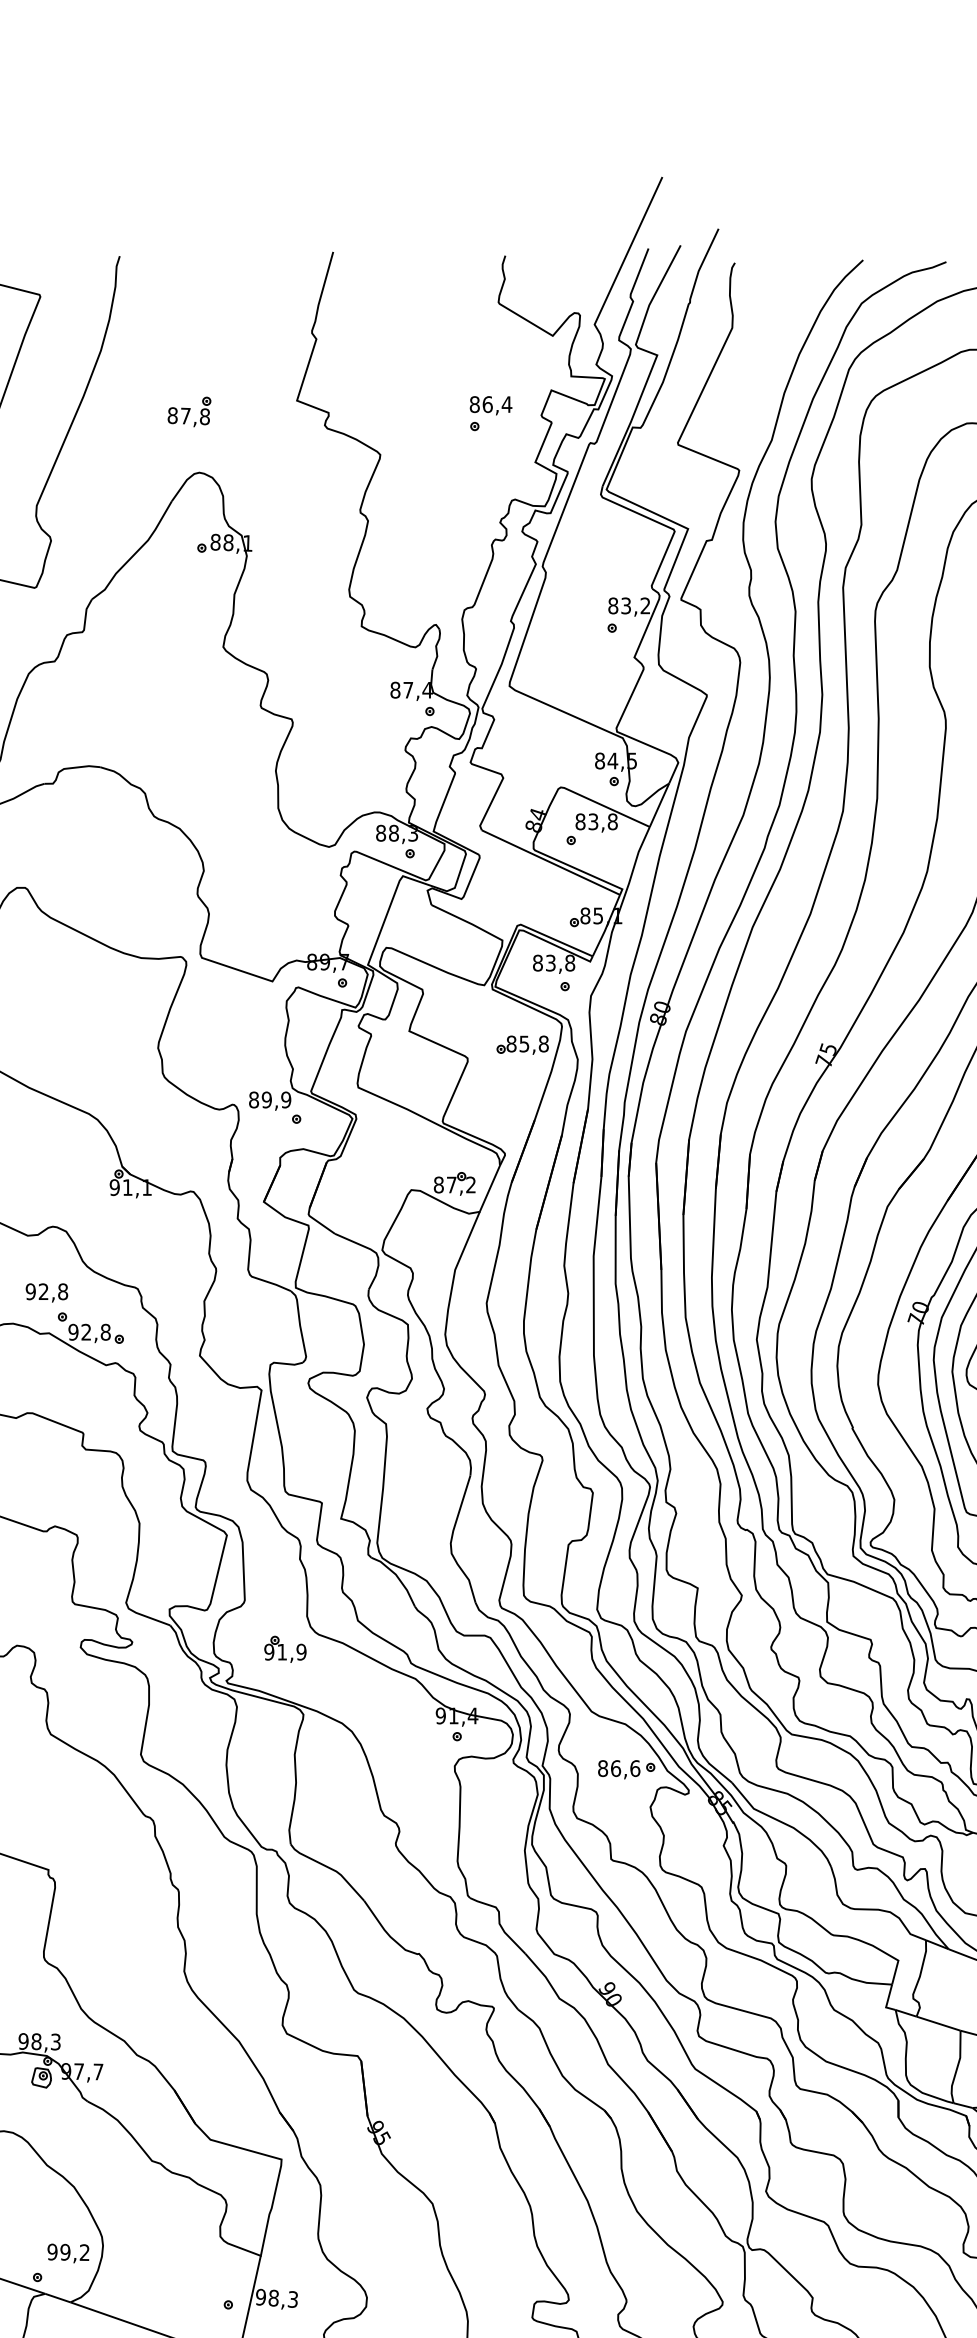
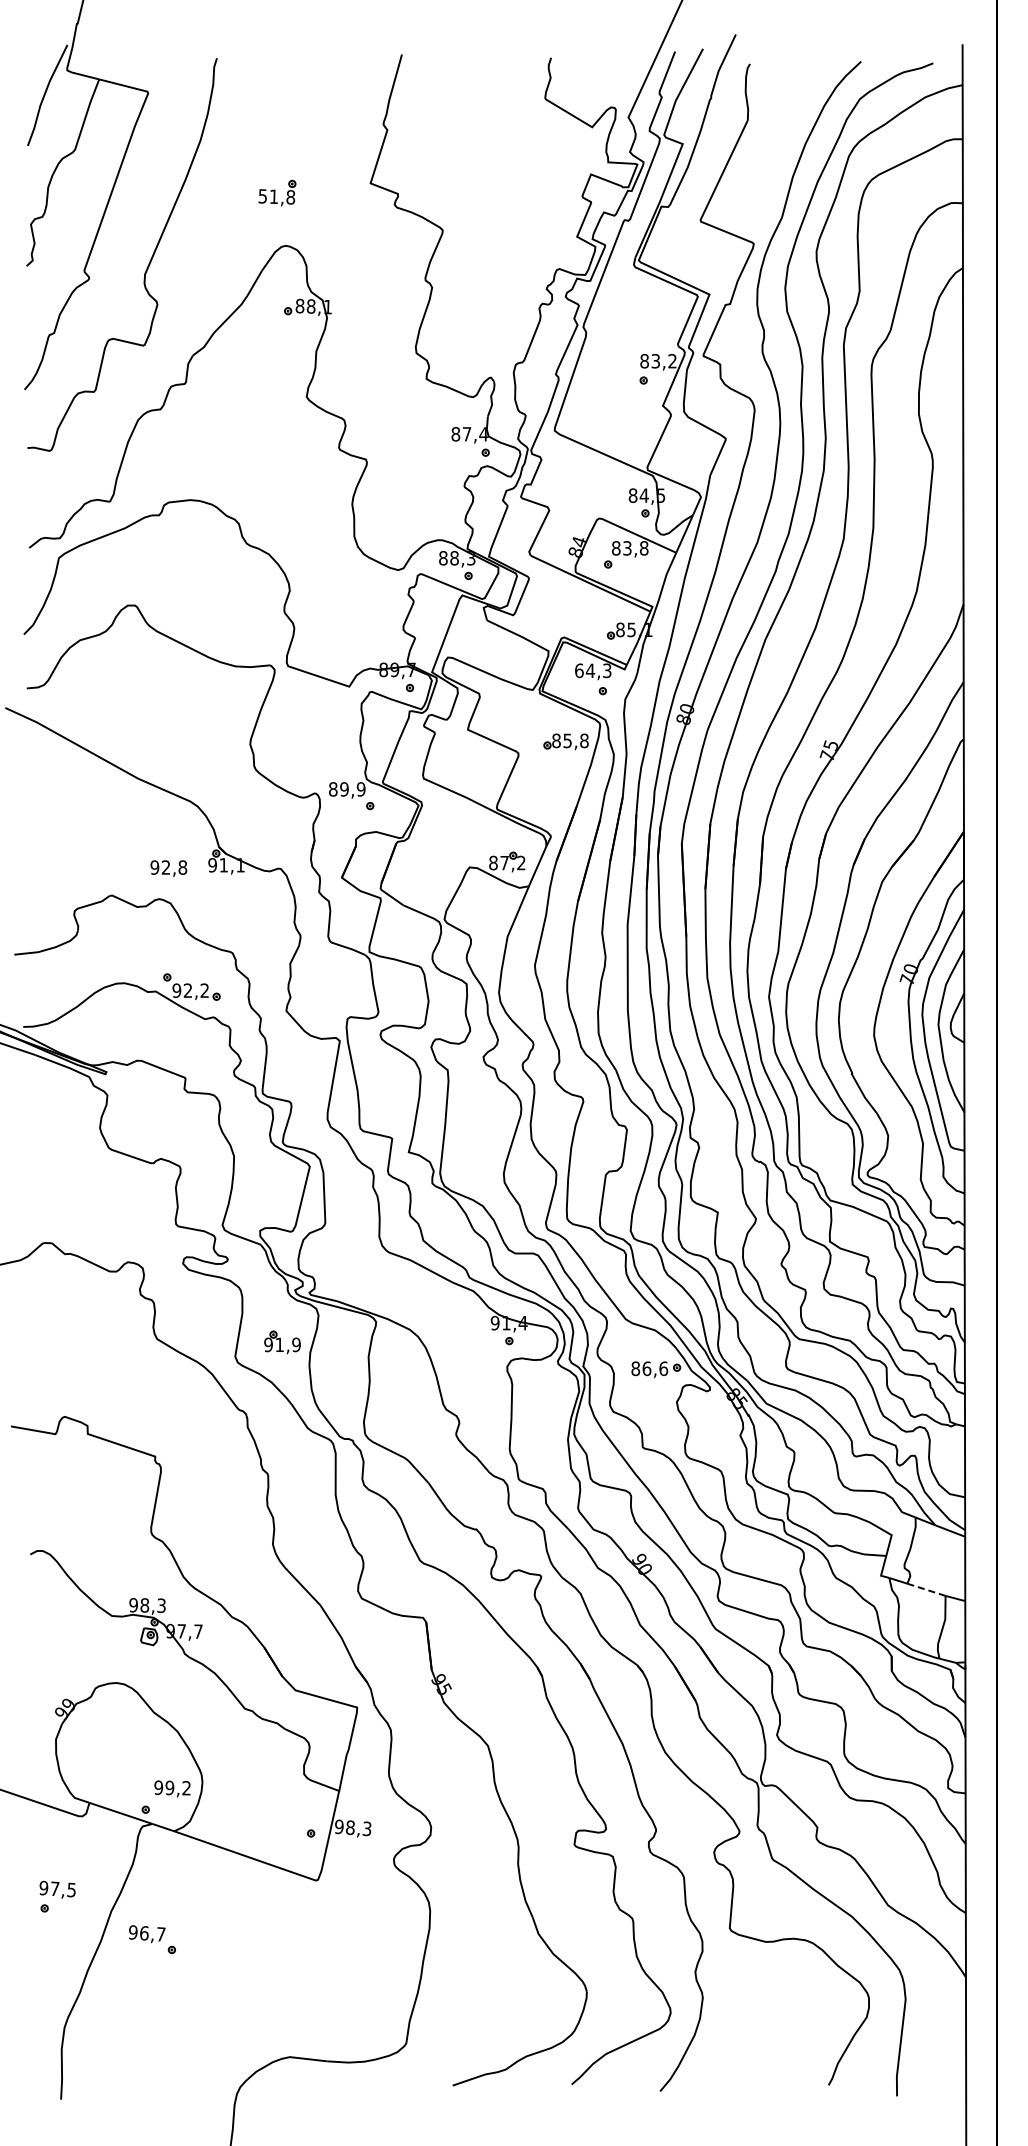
part: (490, 413) -> (538, 194), removed
text: (179, 415) -> (268, 196), 87,8 -> 51,8
text: (554, 962) -> (593, 670), 83,8 -> 64,3
text: (46, 1292) -> (168, 868), moved
text: (105, 1332) -> (204, 990), 92,8 -> 92,2
part: (285, 1649) -> (282, 1342), moved
line: (938, 2023) -> (926, 1589), solid -> dashed

